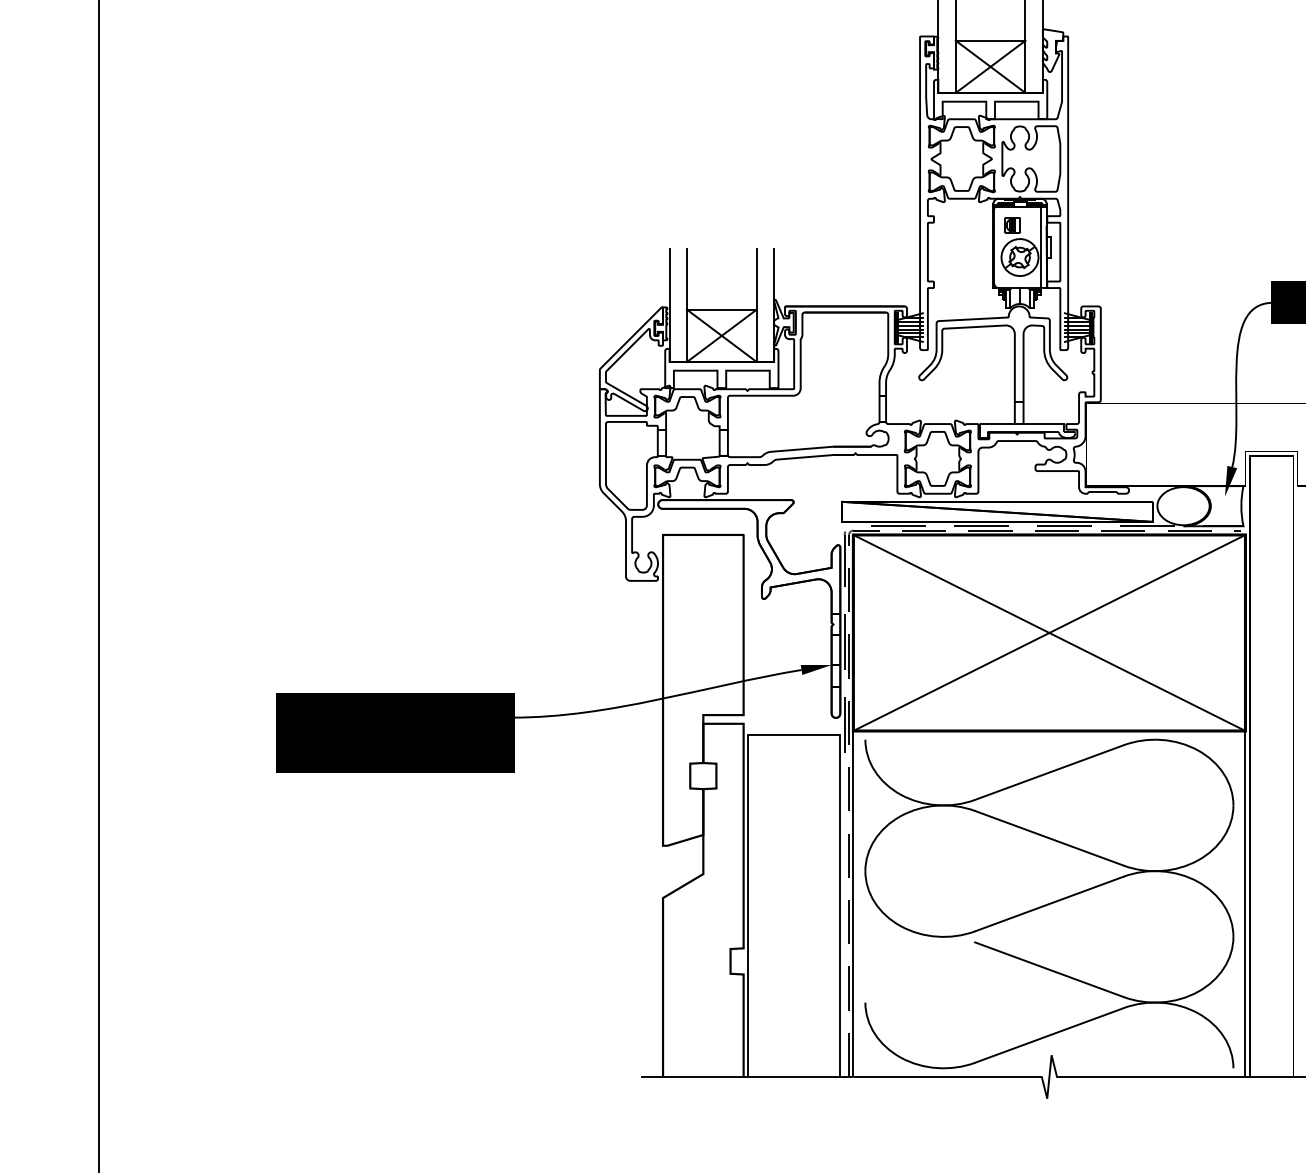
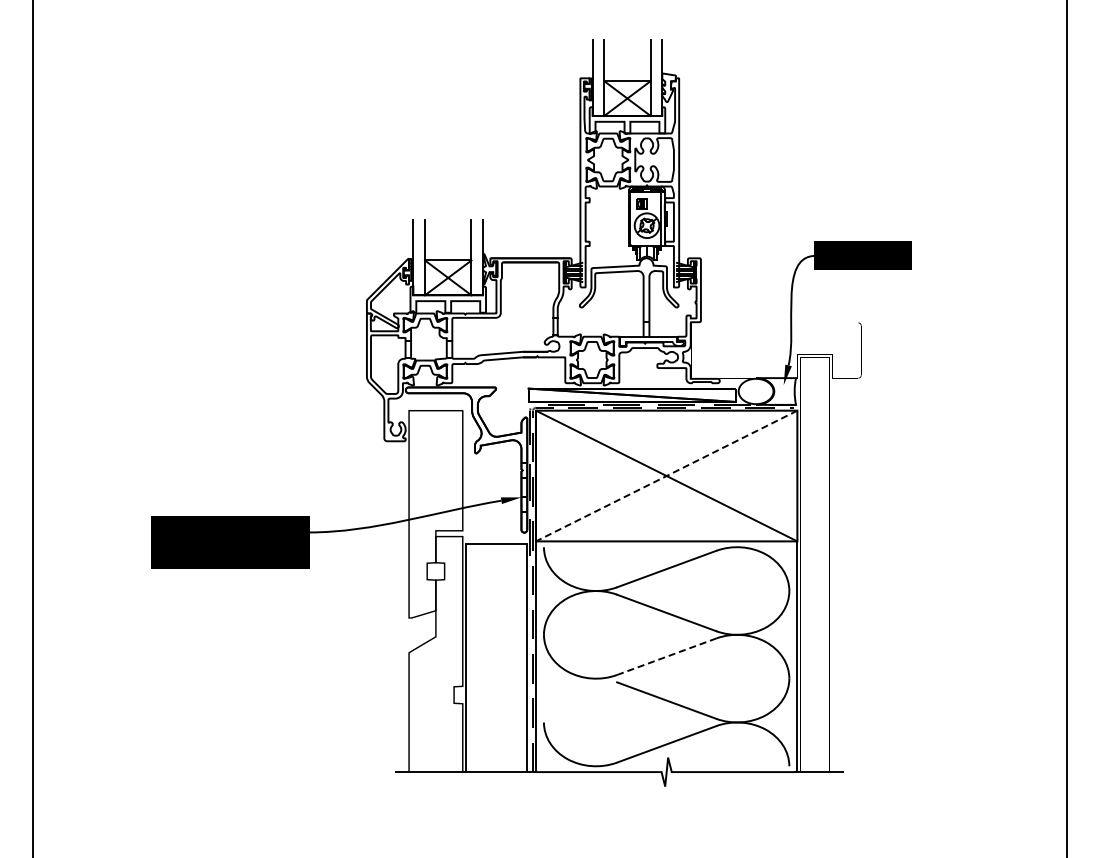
line: (1049, 633) -> (666, 476), solid -> dashed
line: (1049, 903) -> (666, 656), solid -> dashed

